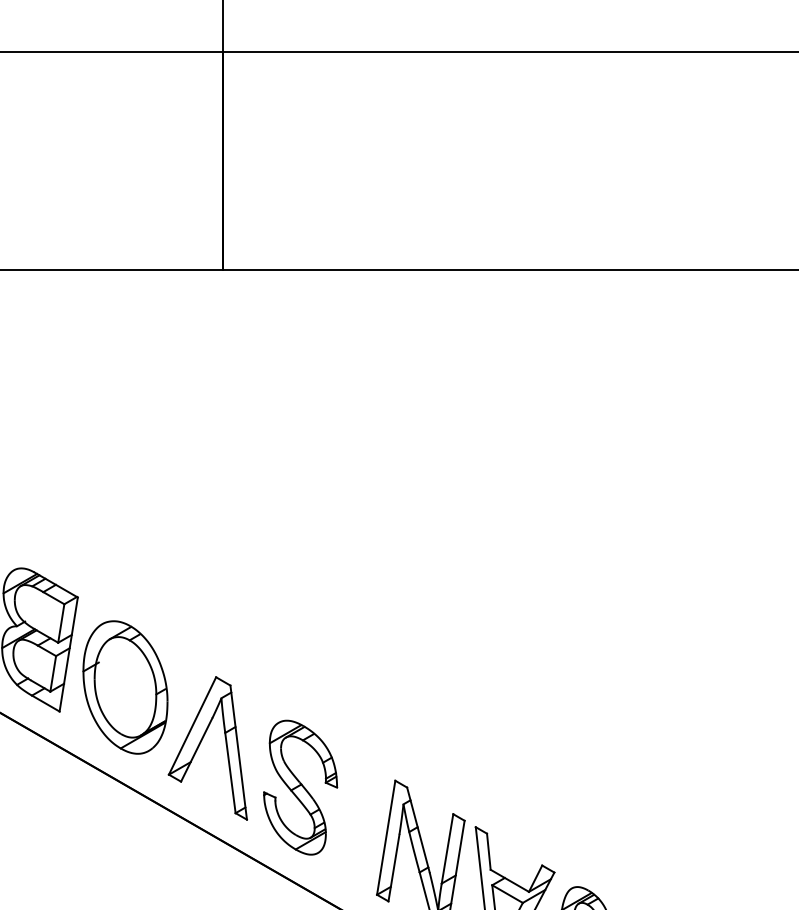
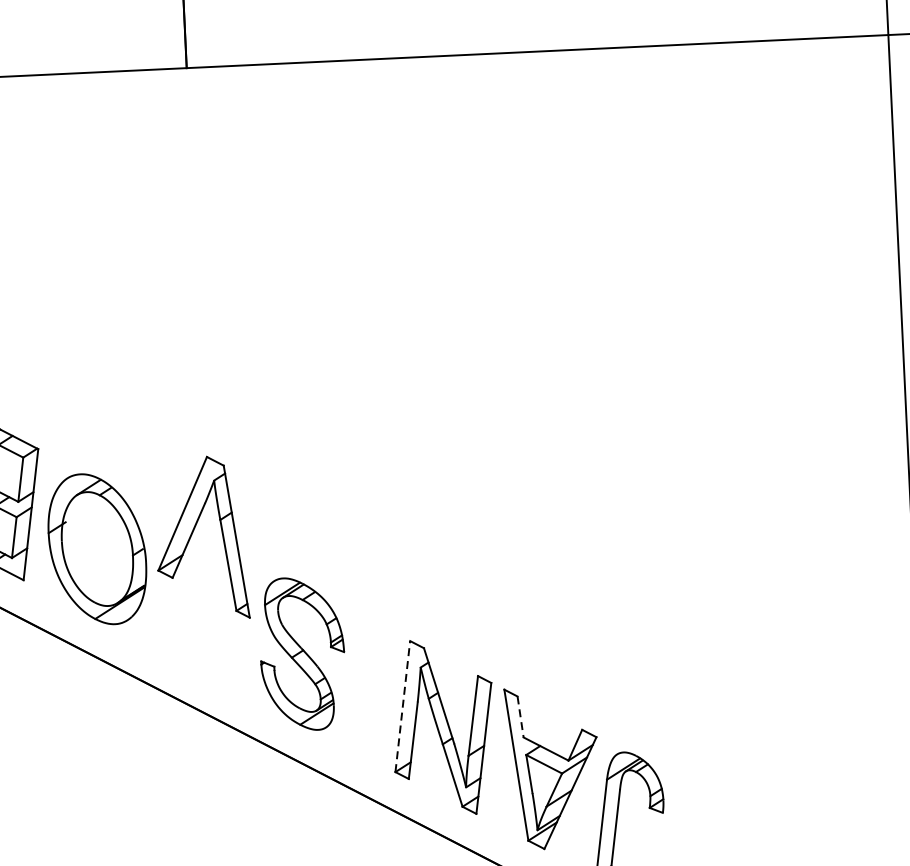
part: (200, 744) -> (192, 534), moved
line: (386, 837) -> (403, 706), solid -> dashed
line: (488, 852) -> (520, 717), solid -> dashed

